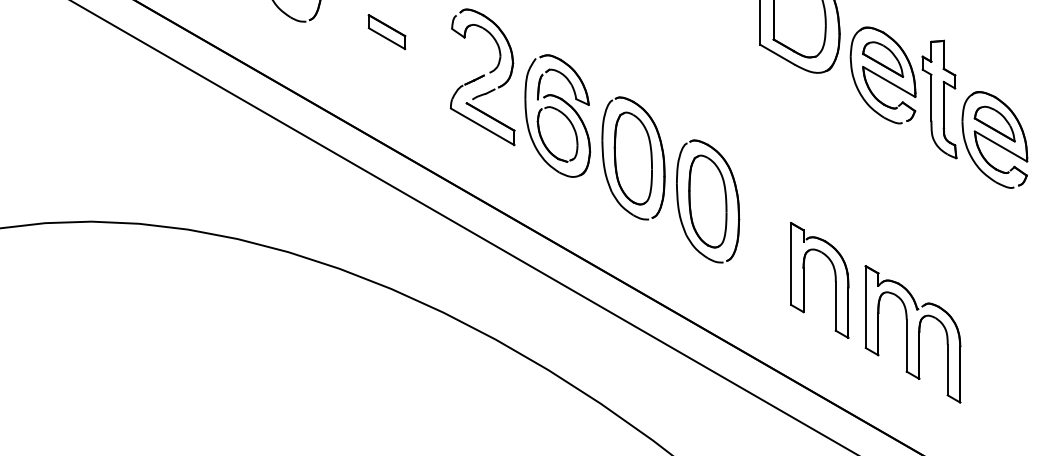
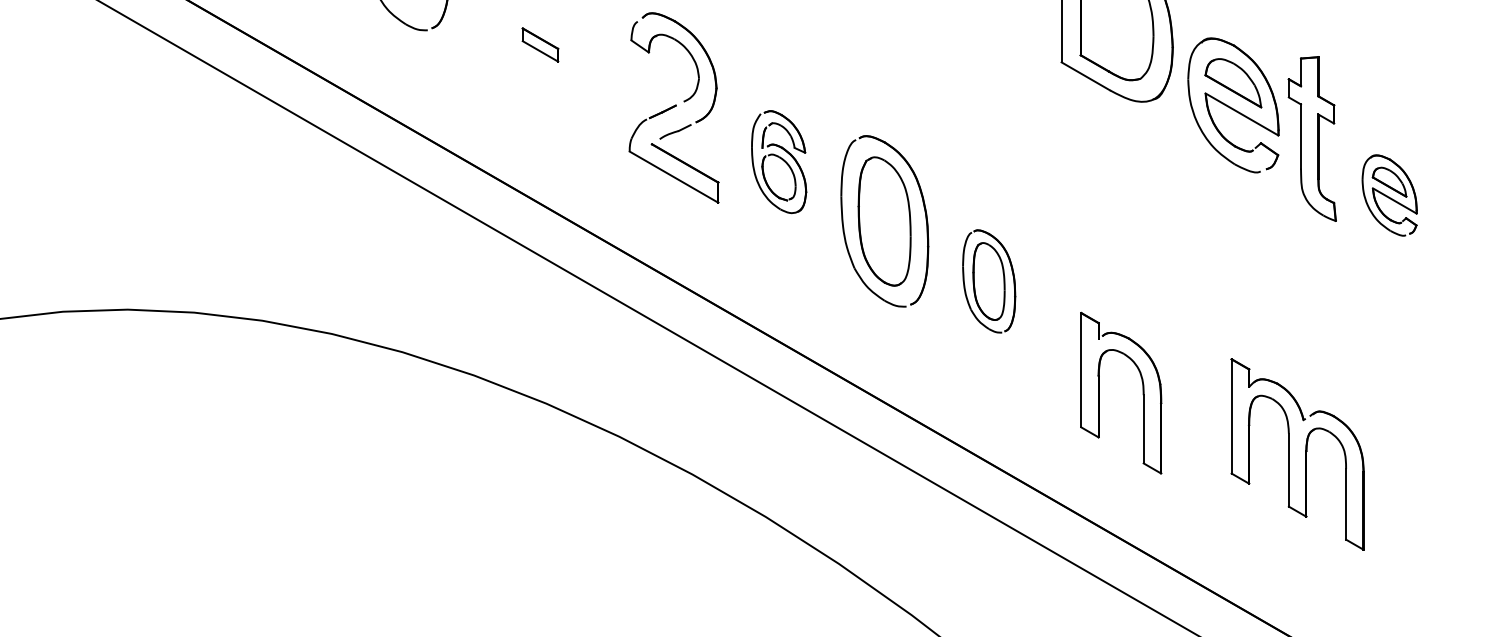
part: (386, 32) -> (539, 45), size x0.7
part: (557, 115) -> (778, 161), size x0.6
part: (994, 139) -> (1389, 194), size x0.6
part: (708, 201) -> (989, 281), size x0.6
part: (804, 280) -> (1099, 393), moved
part: (912, 334) -> (1296, 454), moved

